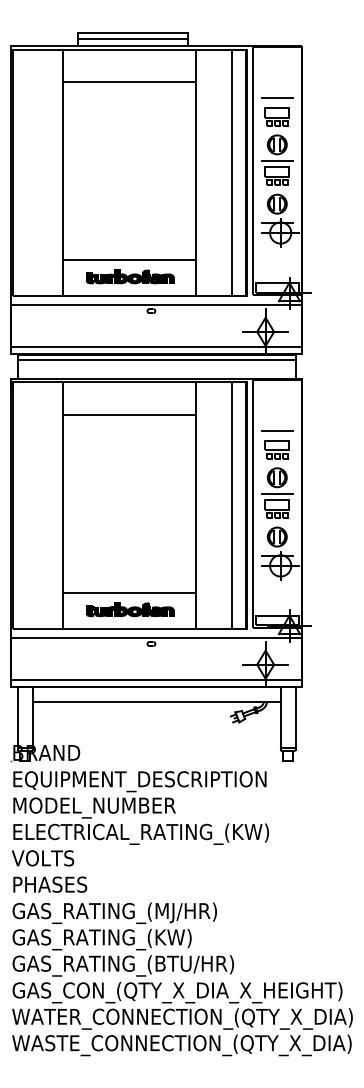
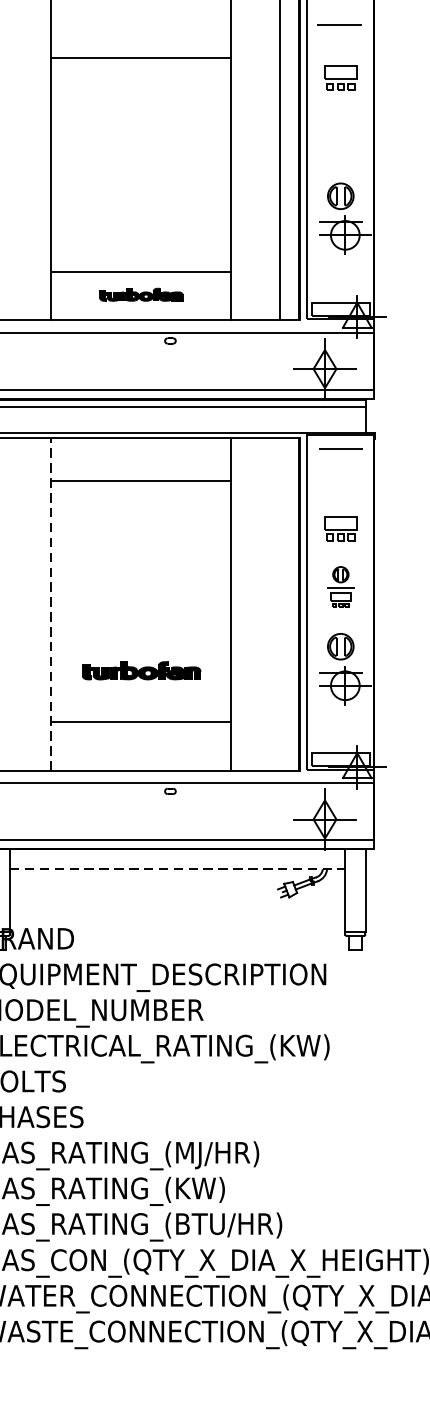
line: (128, 82) -> (139, 58), moved
line: (277, 97) -> (339, 23), moved
part: (277, 159) -> (341, 135), removed
part: (129, 276) -> (140, 294), size x0.7
line: (277, 430) -> (341, 448), moved
part: (277, 492) -> (341, 586), size x0.6
line: (62, 505) -> (50, 604), solid -> dashed
line: (232, 505) -> (280, 604), removed
part: (129, 609) -> (140, 670), moved
line: (156, 701) -> (177, 869), solid -> dashed

